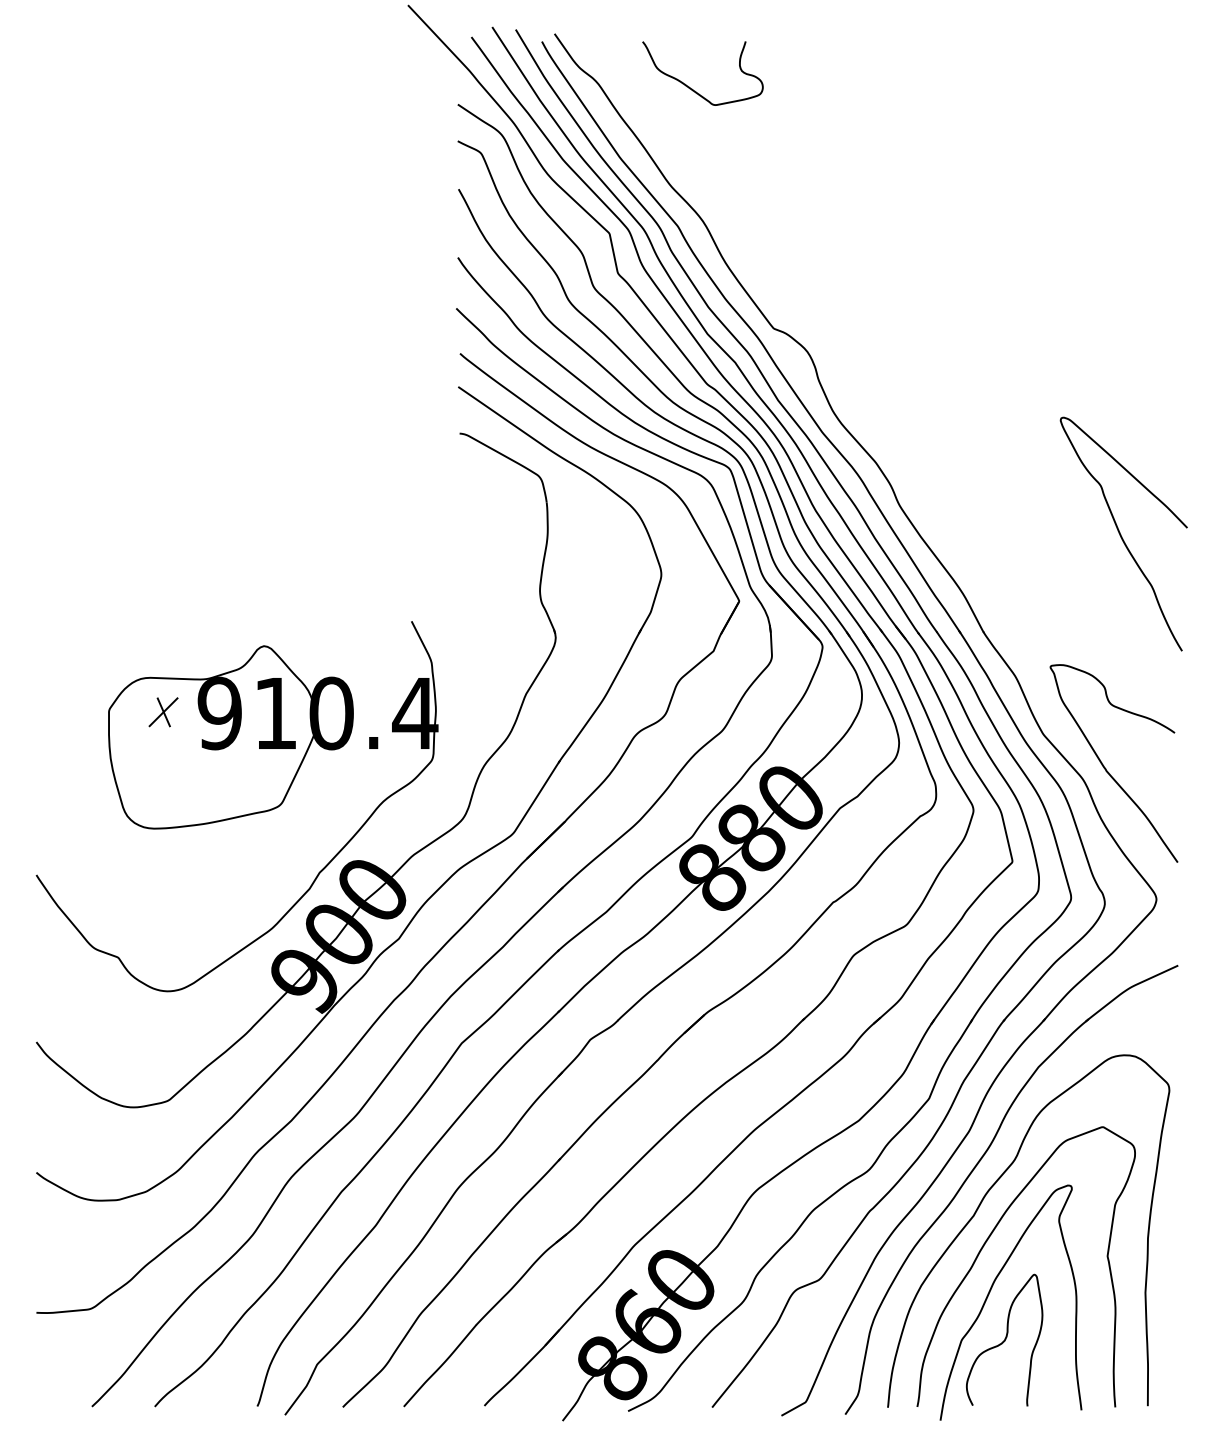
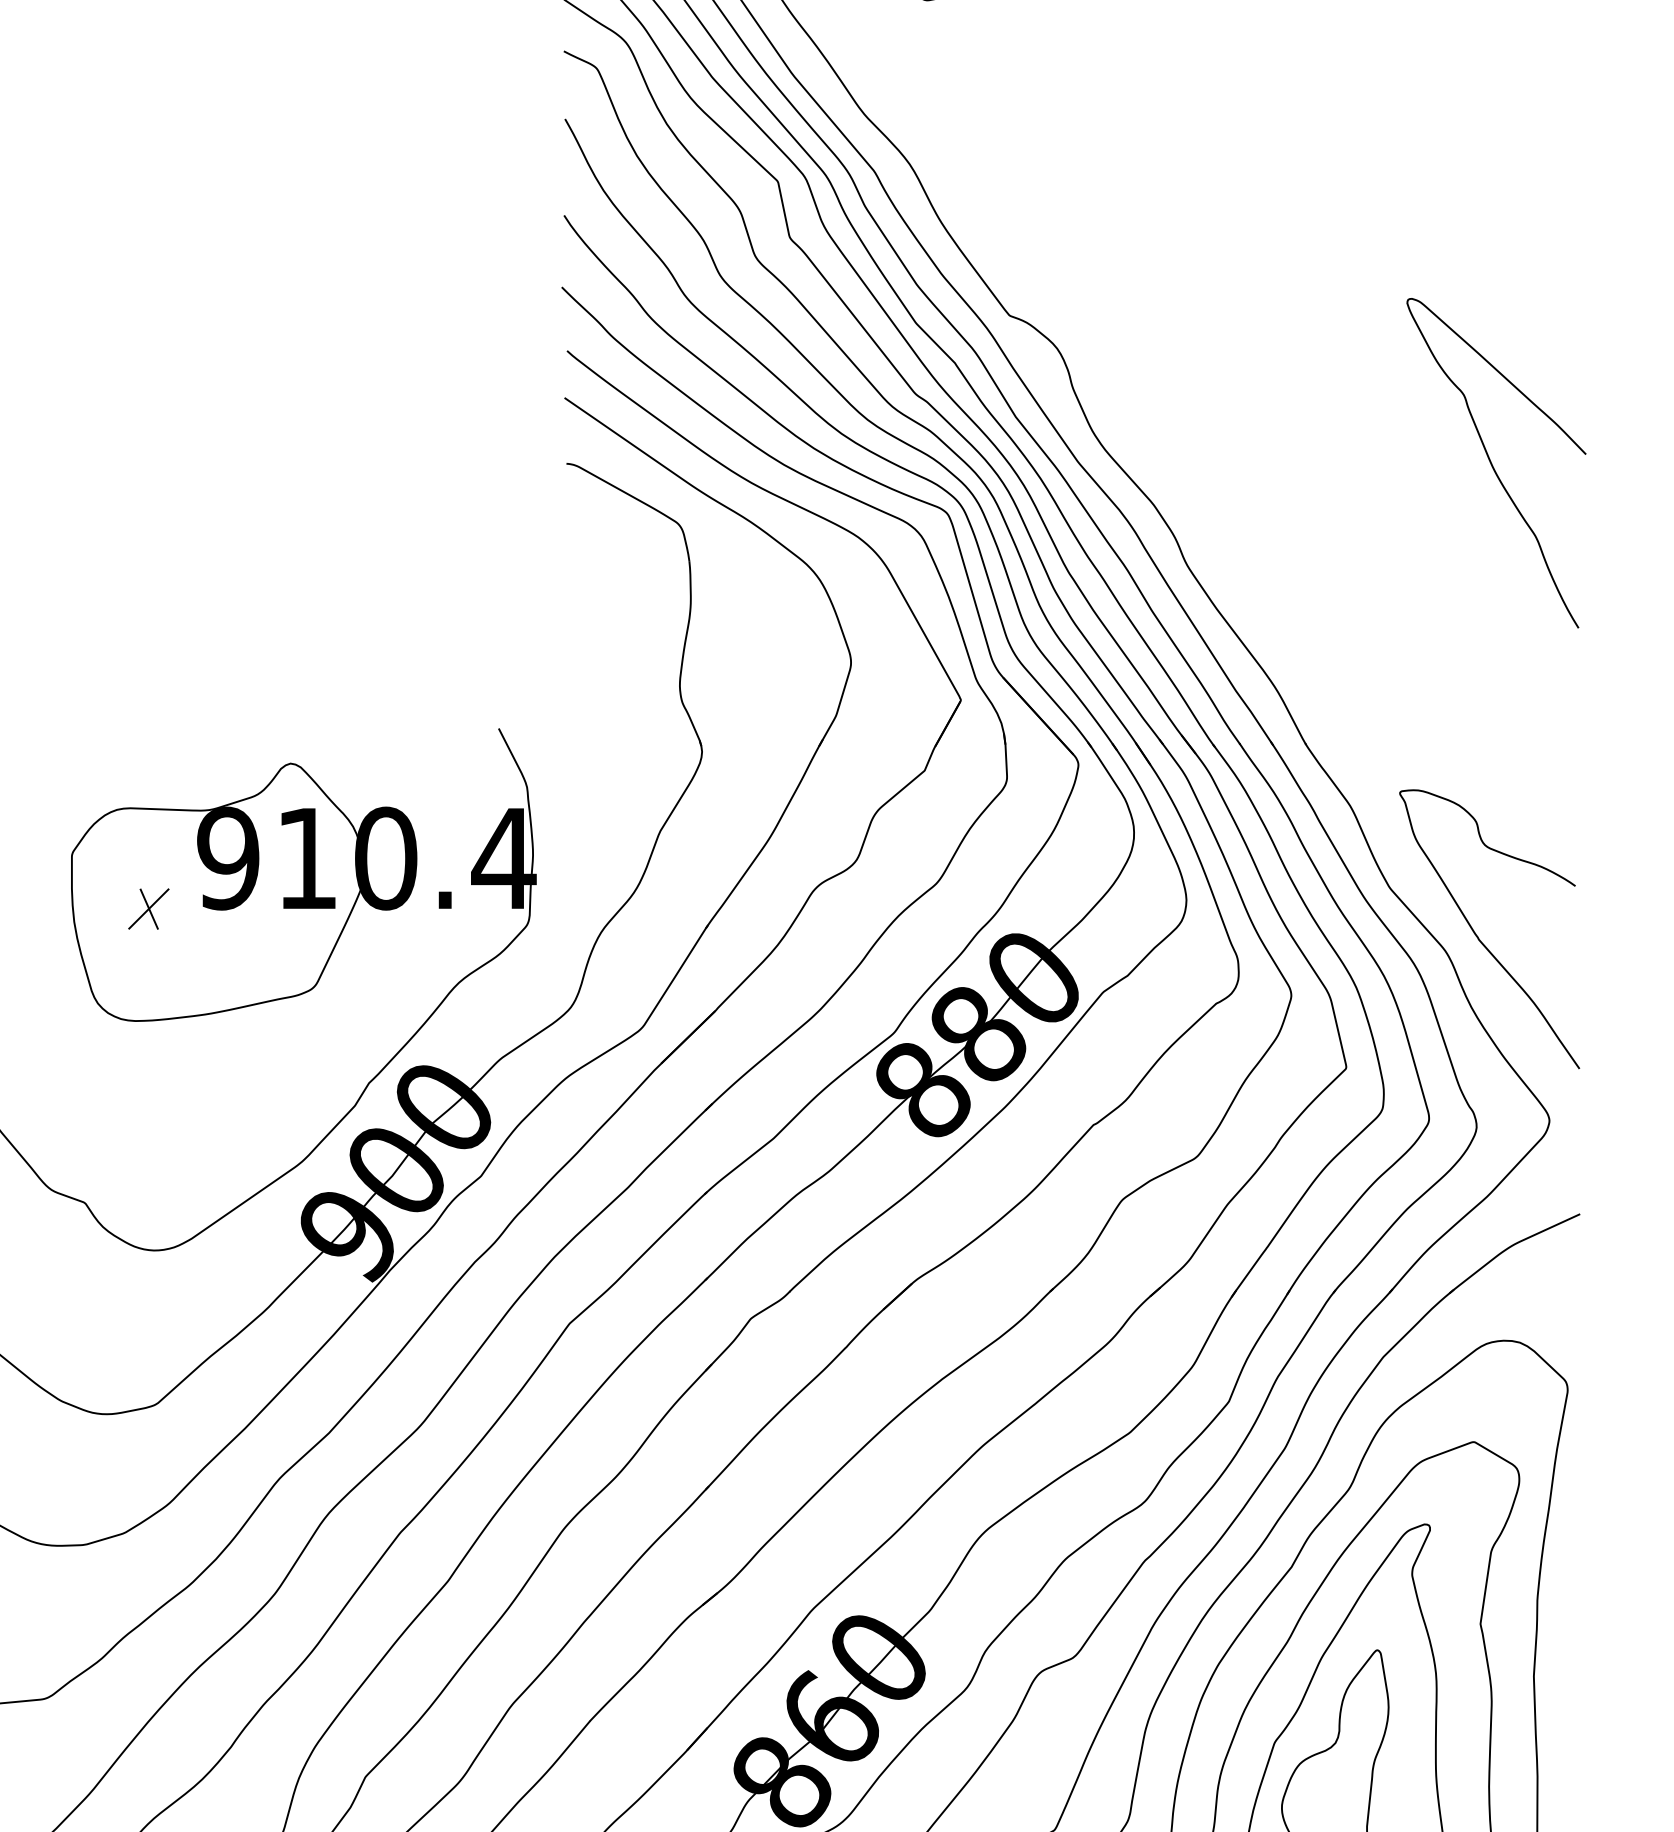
curve: (1121, 534) -> (1493, 463), moved
part: (163, 712) -> (148, 909), moved

